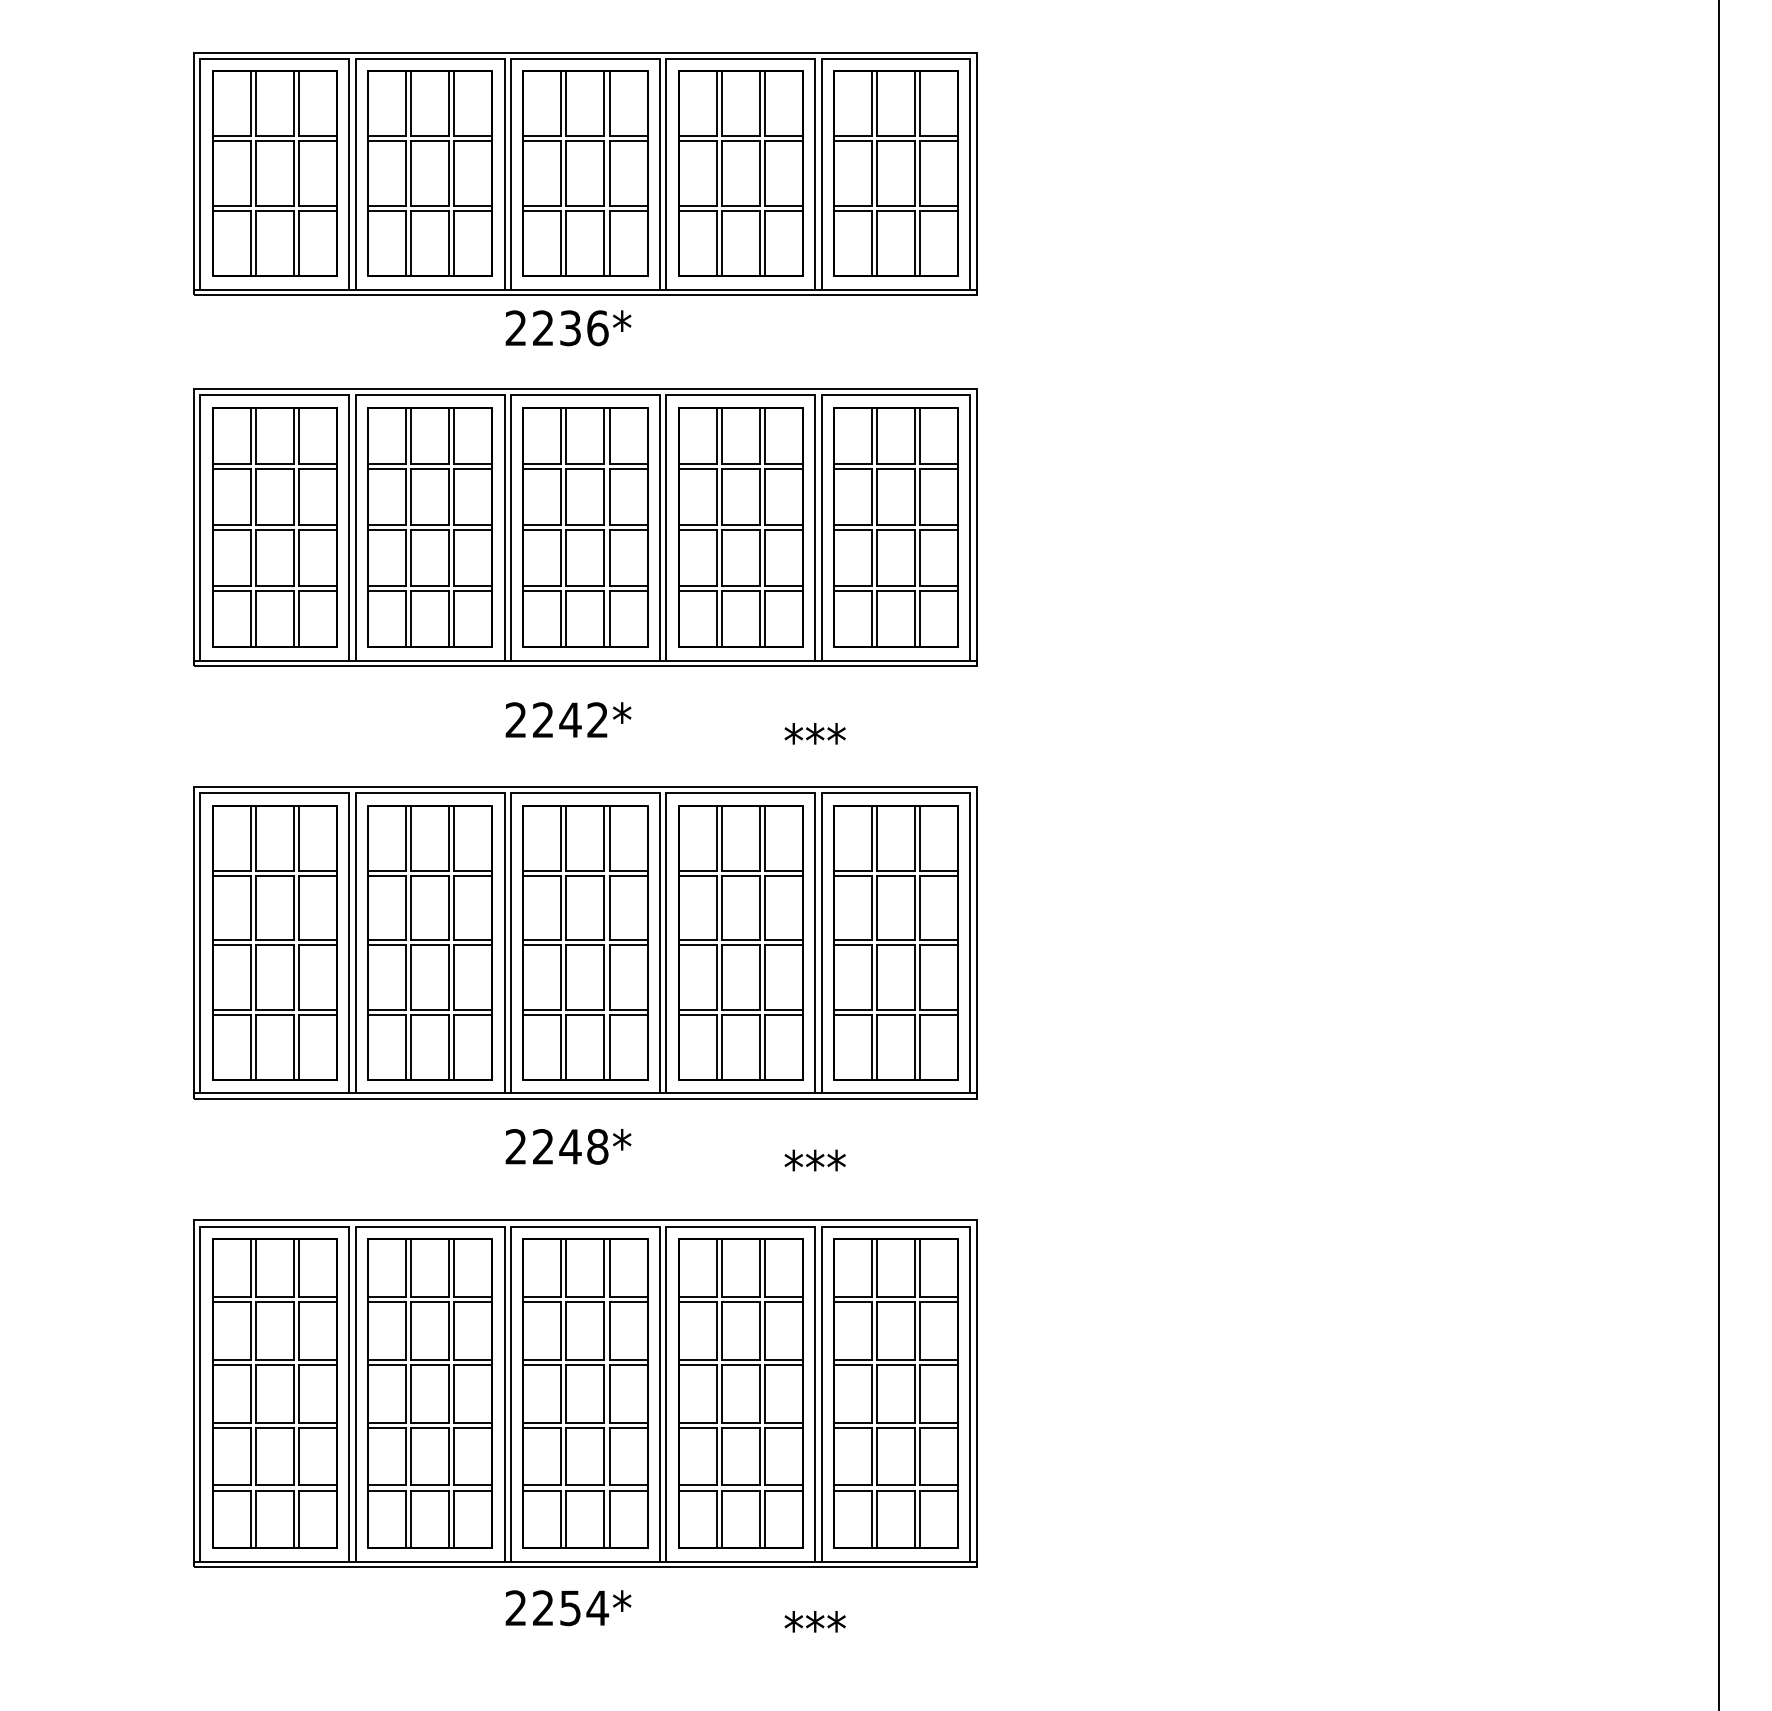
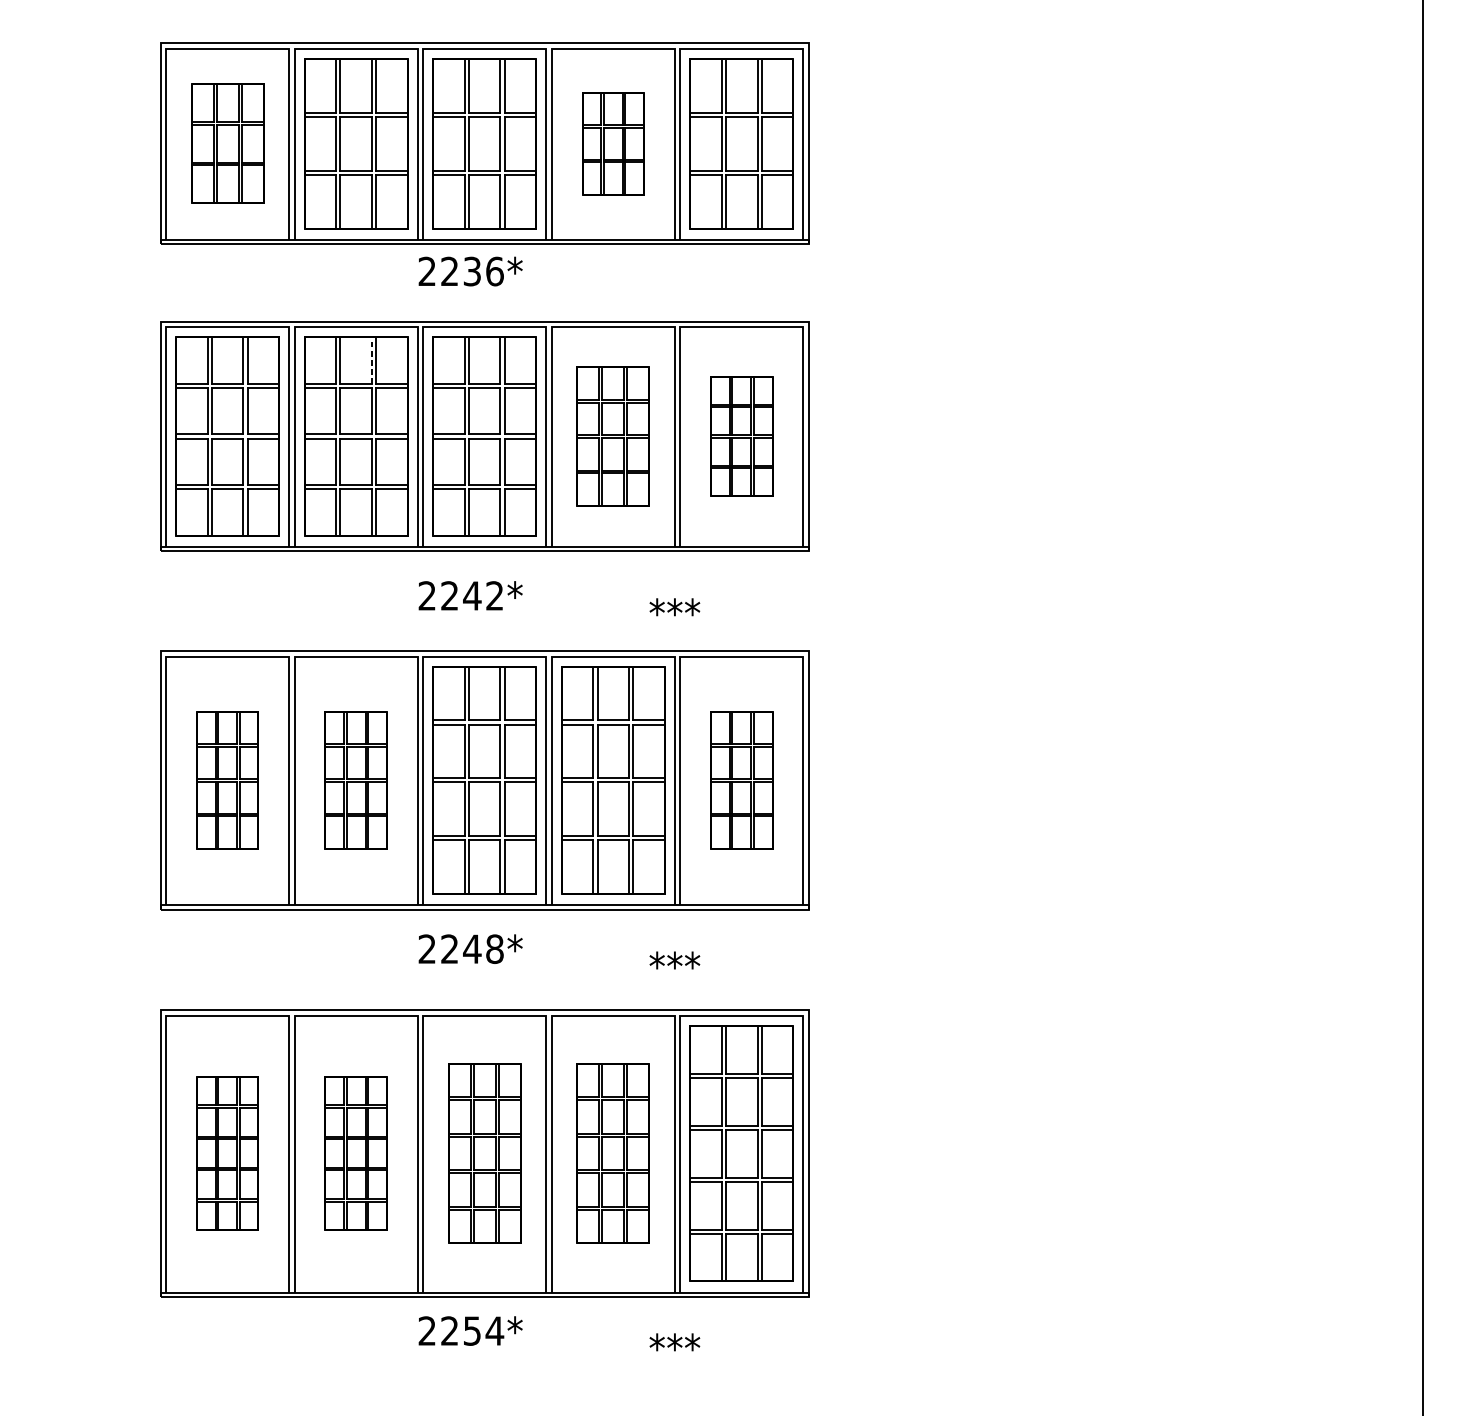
part: (274, 173) -> (227, 143), size x0.7
part: (740, 173) -> (613, 143), size x0.6
line: (449, 435) -> (372, 360), solid -> dashed
part: (740, 527) -> (613, 436), size x0.7
part: (895, 527) -> (741, 436), size x0.6
part: (274, 942) -> (227, 780), size x0.6
part: (429, 942) -> (355, 780), size x0.6
part: (895, 942) -> (741, 780), size x0.6
part: (274, 1393) -> (227, 1153), size x0.6
part: (429, 1393) -> (355, 1153), size x0.6
part: (585, 1393) -> (484, 1153), size x0.7
part: (740, 1393) -> (613, 1153), size x0.7

